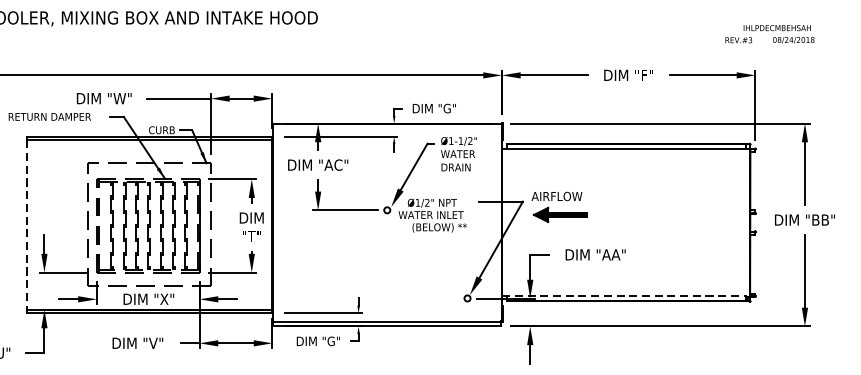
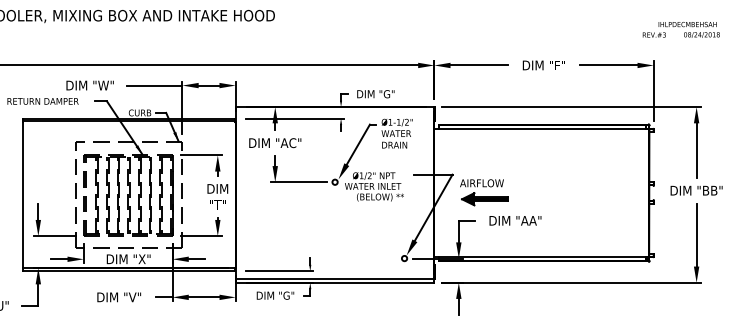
text: (769, 33) -> (680, 29), moved
part: (559, 207) -> (484, 192), moved
line: (26, 225) -> (22, 195), dashed -> solid
line: (624, 296) -> (540, 256), dashed -> solid

